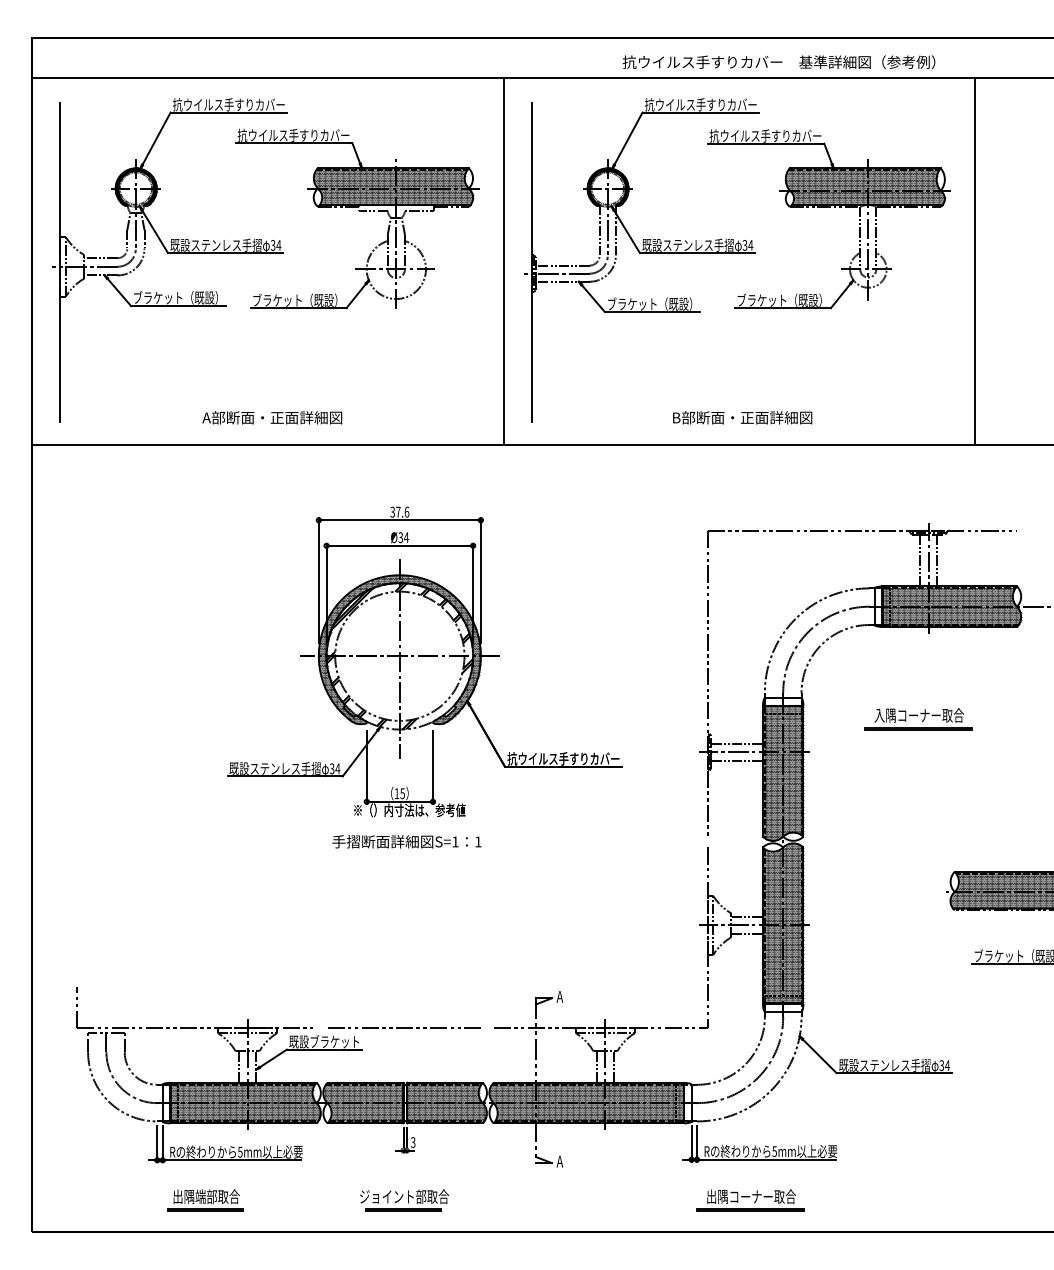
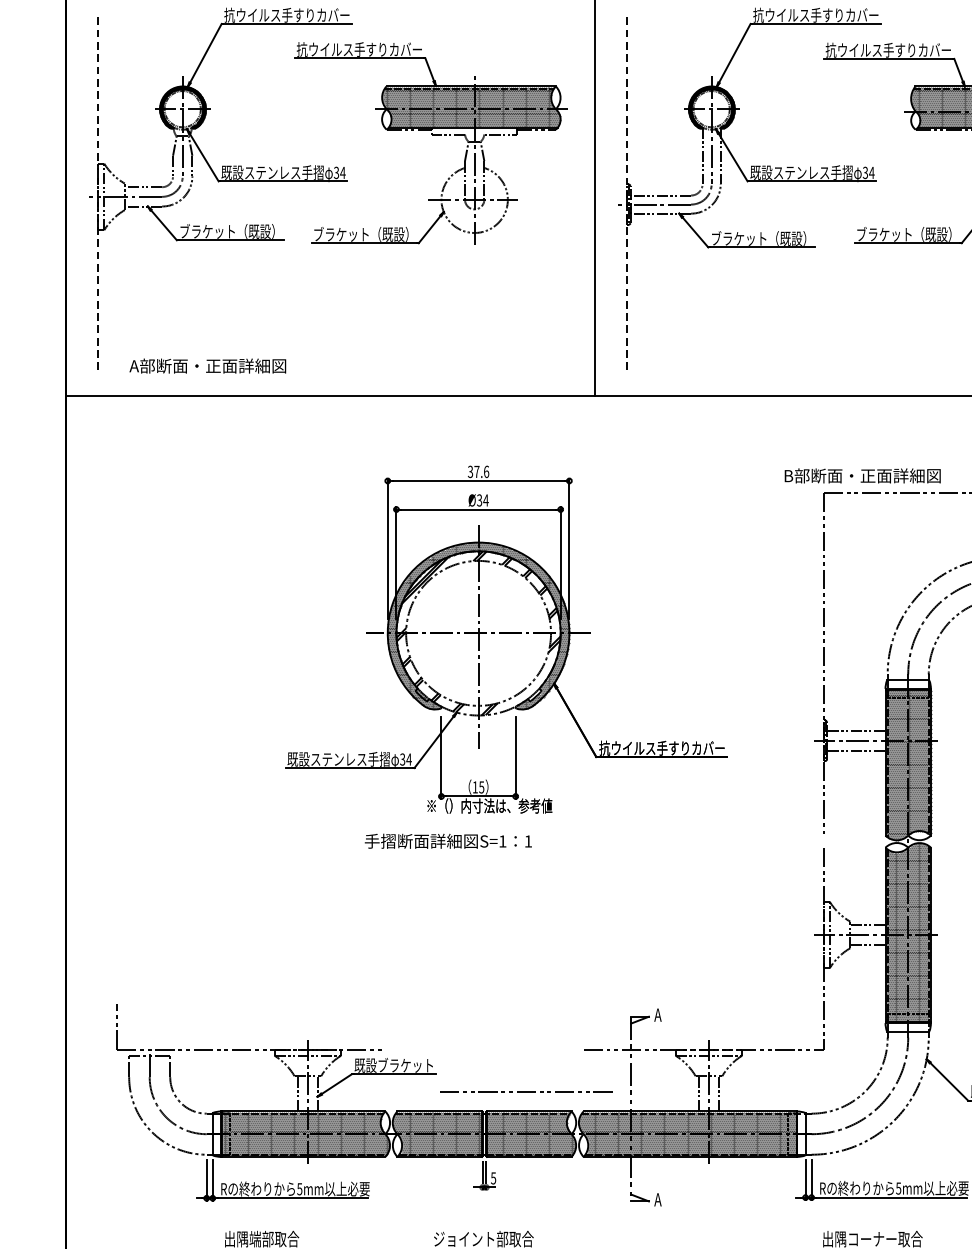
line: (60, 261) -> (98, 190), solid -> dashed
line: (532, 261) -> (627, 190), solid -> dashed
text: (272, 417) -> (208, 365), moved
text: (742, 417) -> (862, 475), moved
text: (406, 841) -> (447, 840), moved
line: (404, 1027) -> (526, 1092), moved
text: (413, 1142) -> (493, 1178), 3 -> 5

